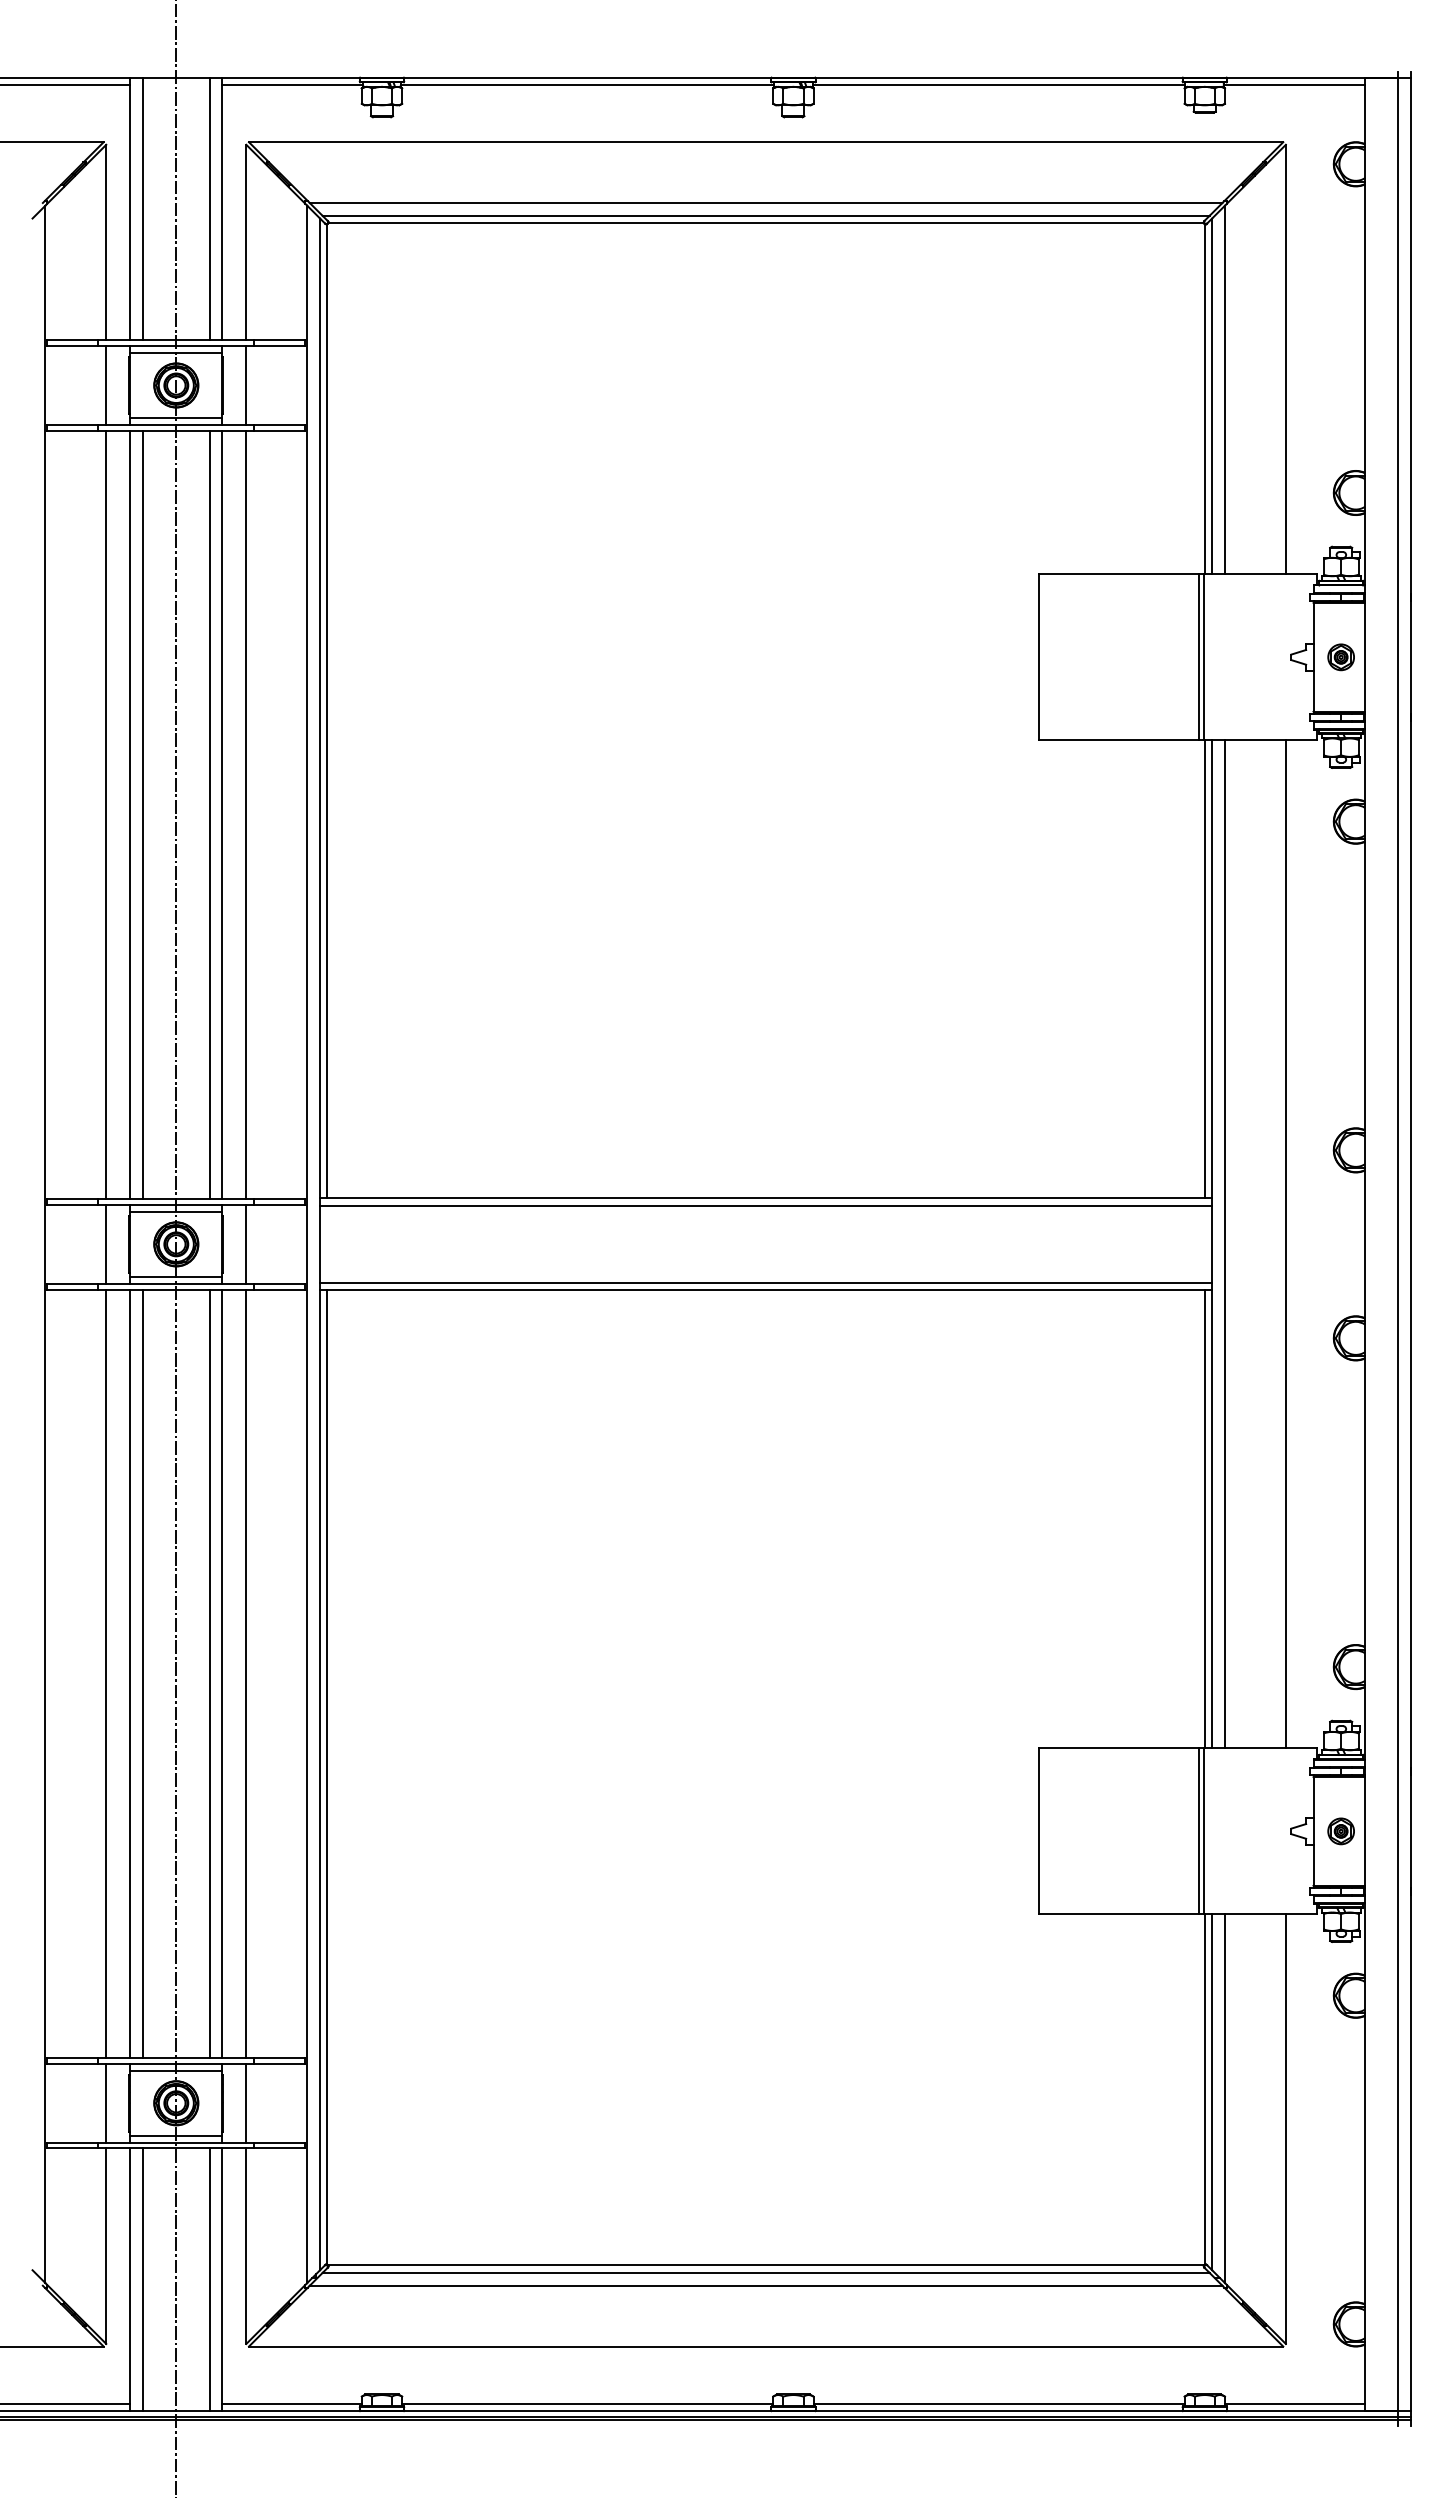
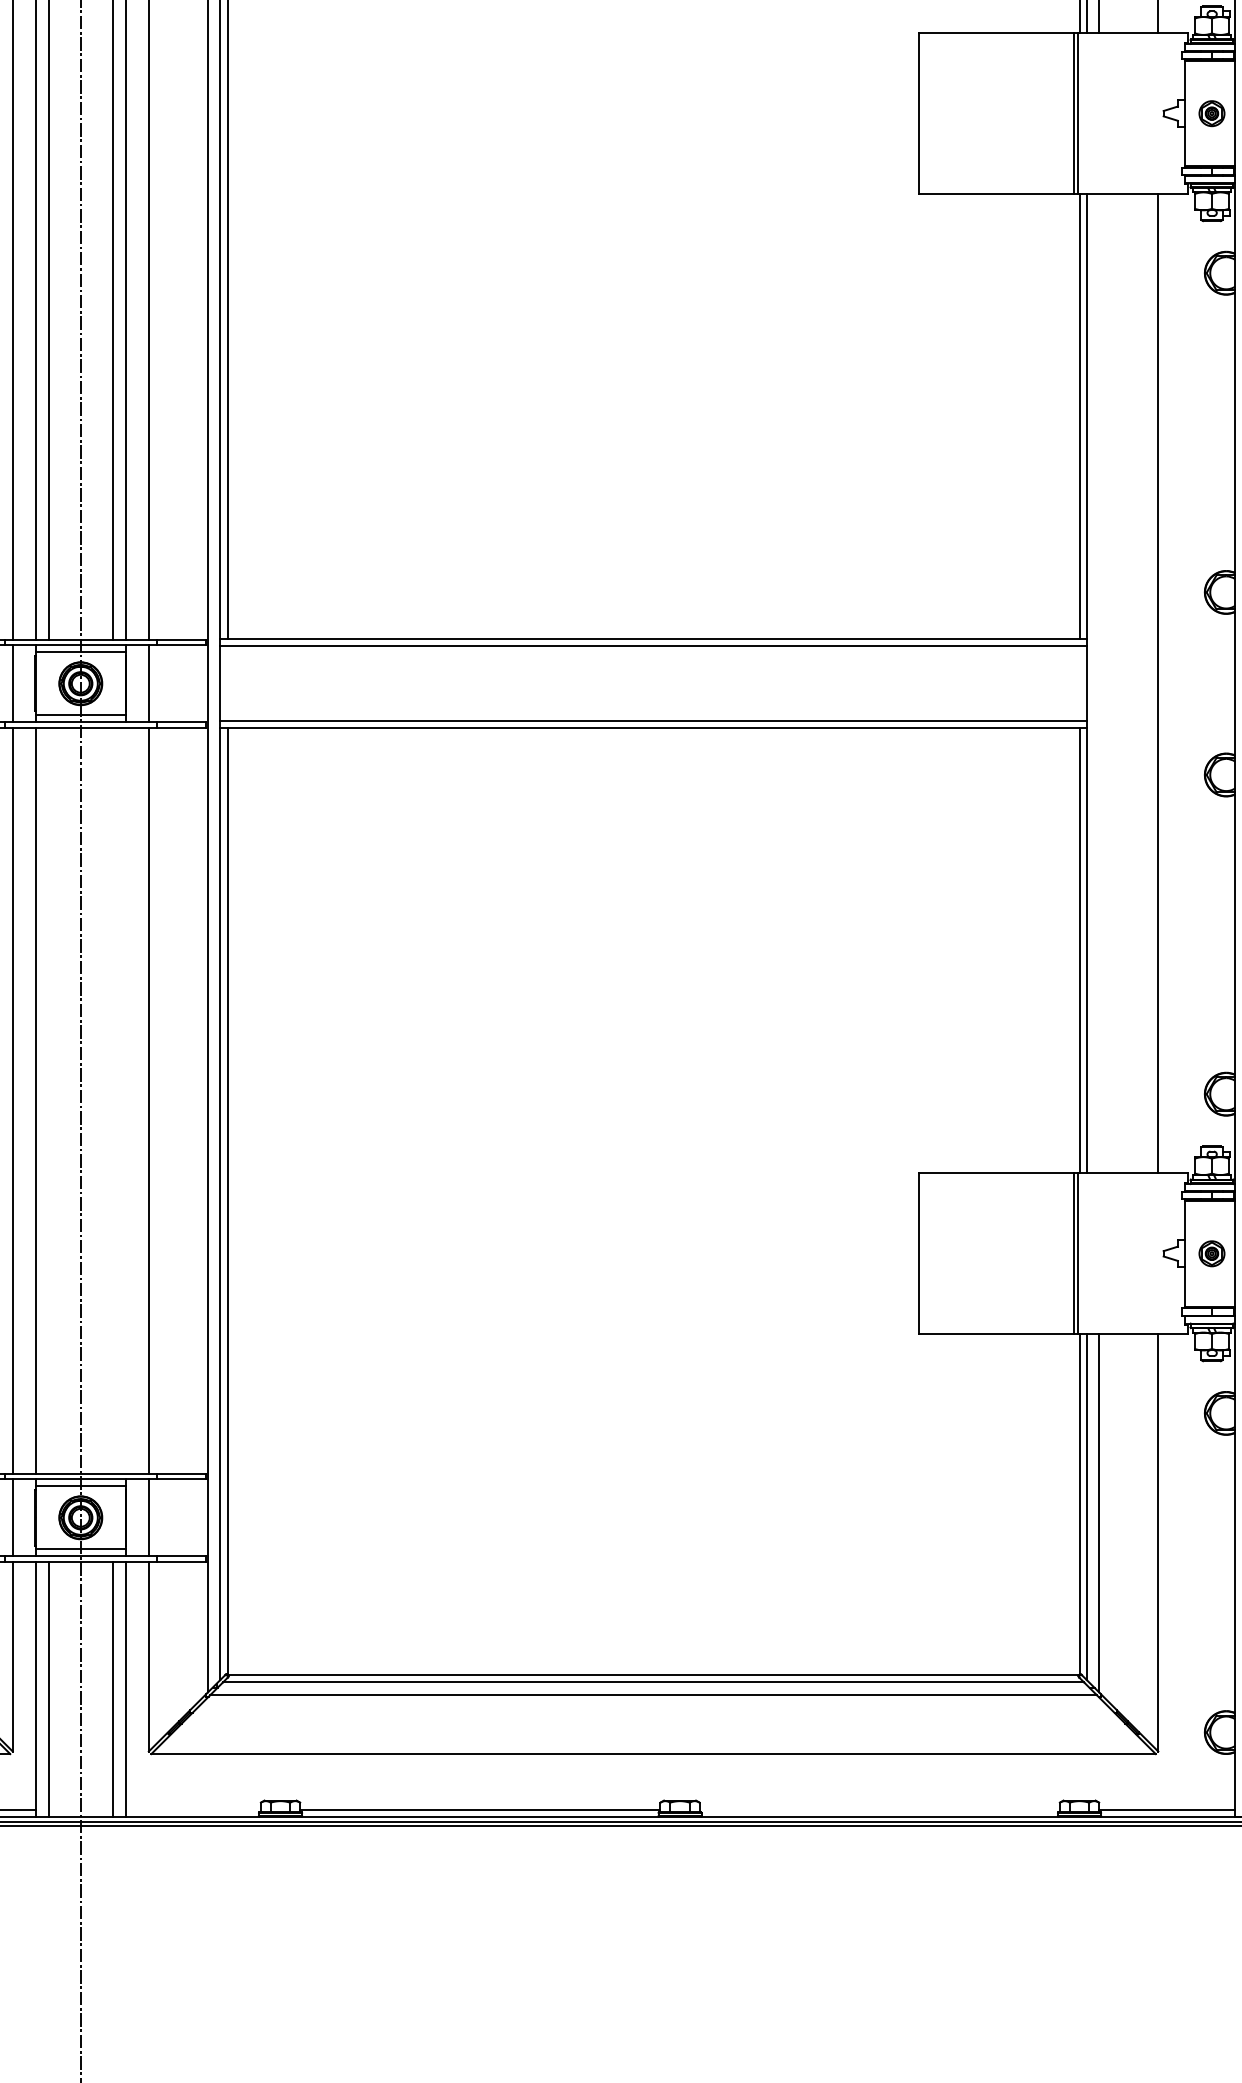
line: (1225, 1244) -> (1099, 683), removed
line: (143, 1673) -> (48, 1100), removed
line: (209, 1673) -> (113, 1100), removed
line: (222, 1673) -> (125, 1100), removed
line: (291, 2403) -> (192, 1809), removed
line: (998, 2403) -> (879, 1809), removed

